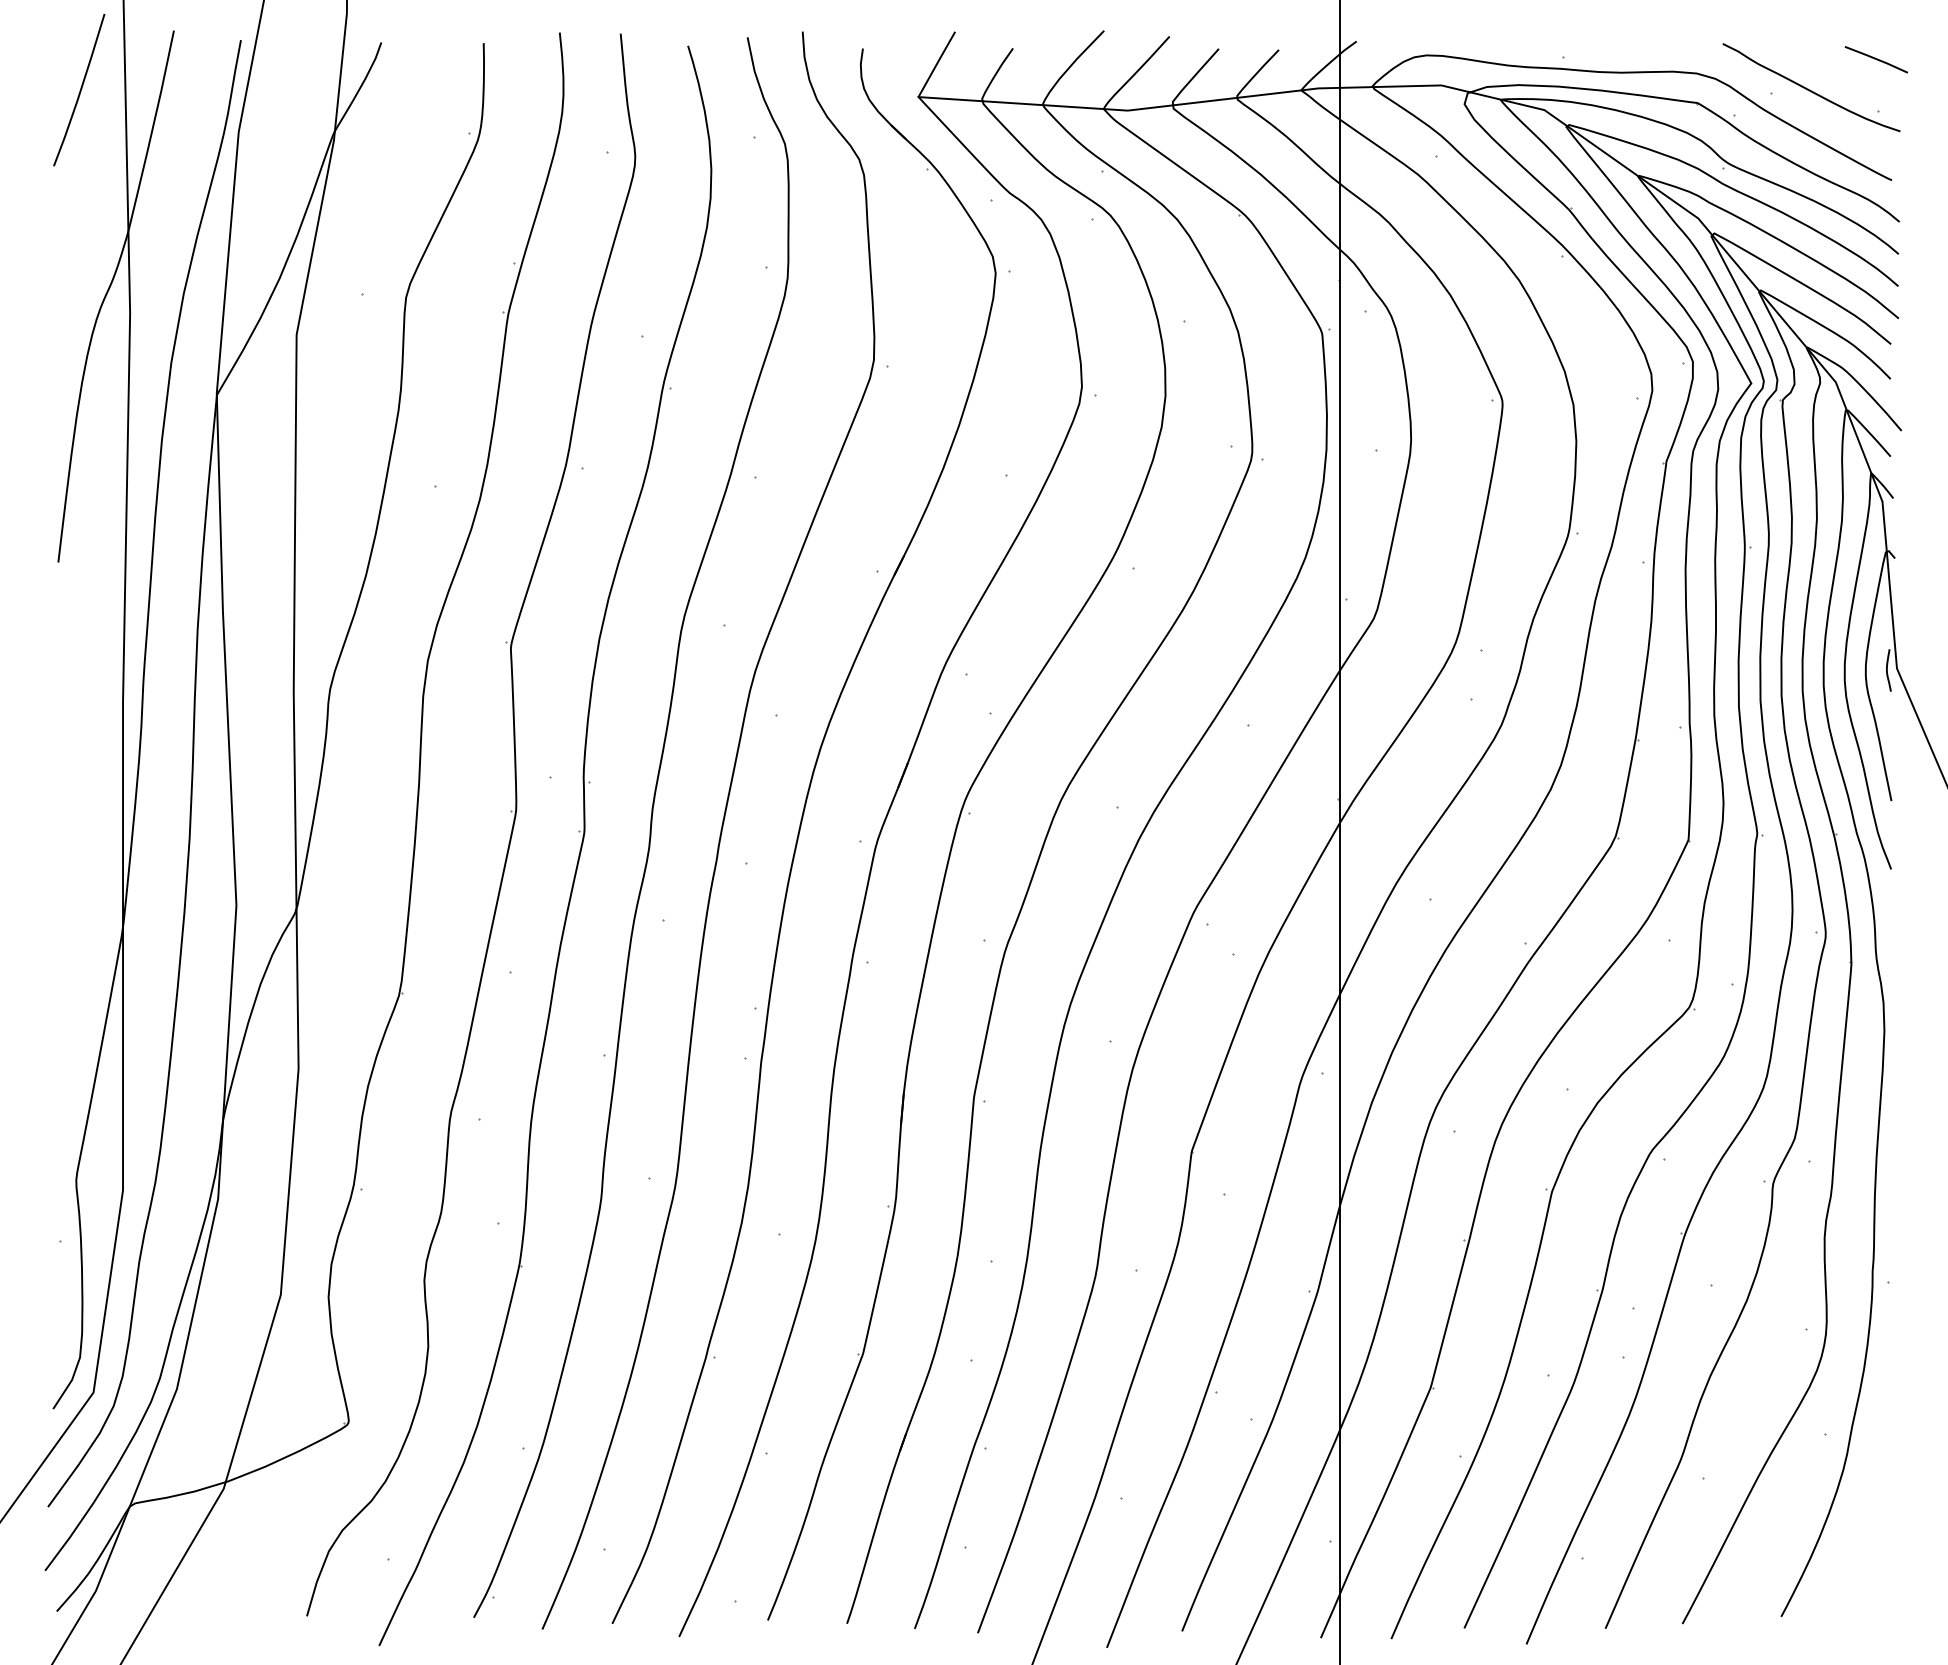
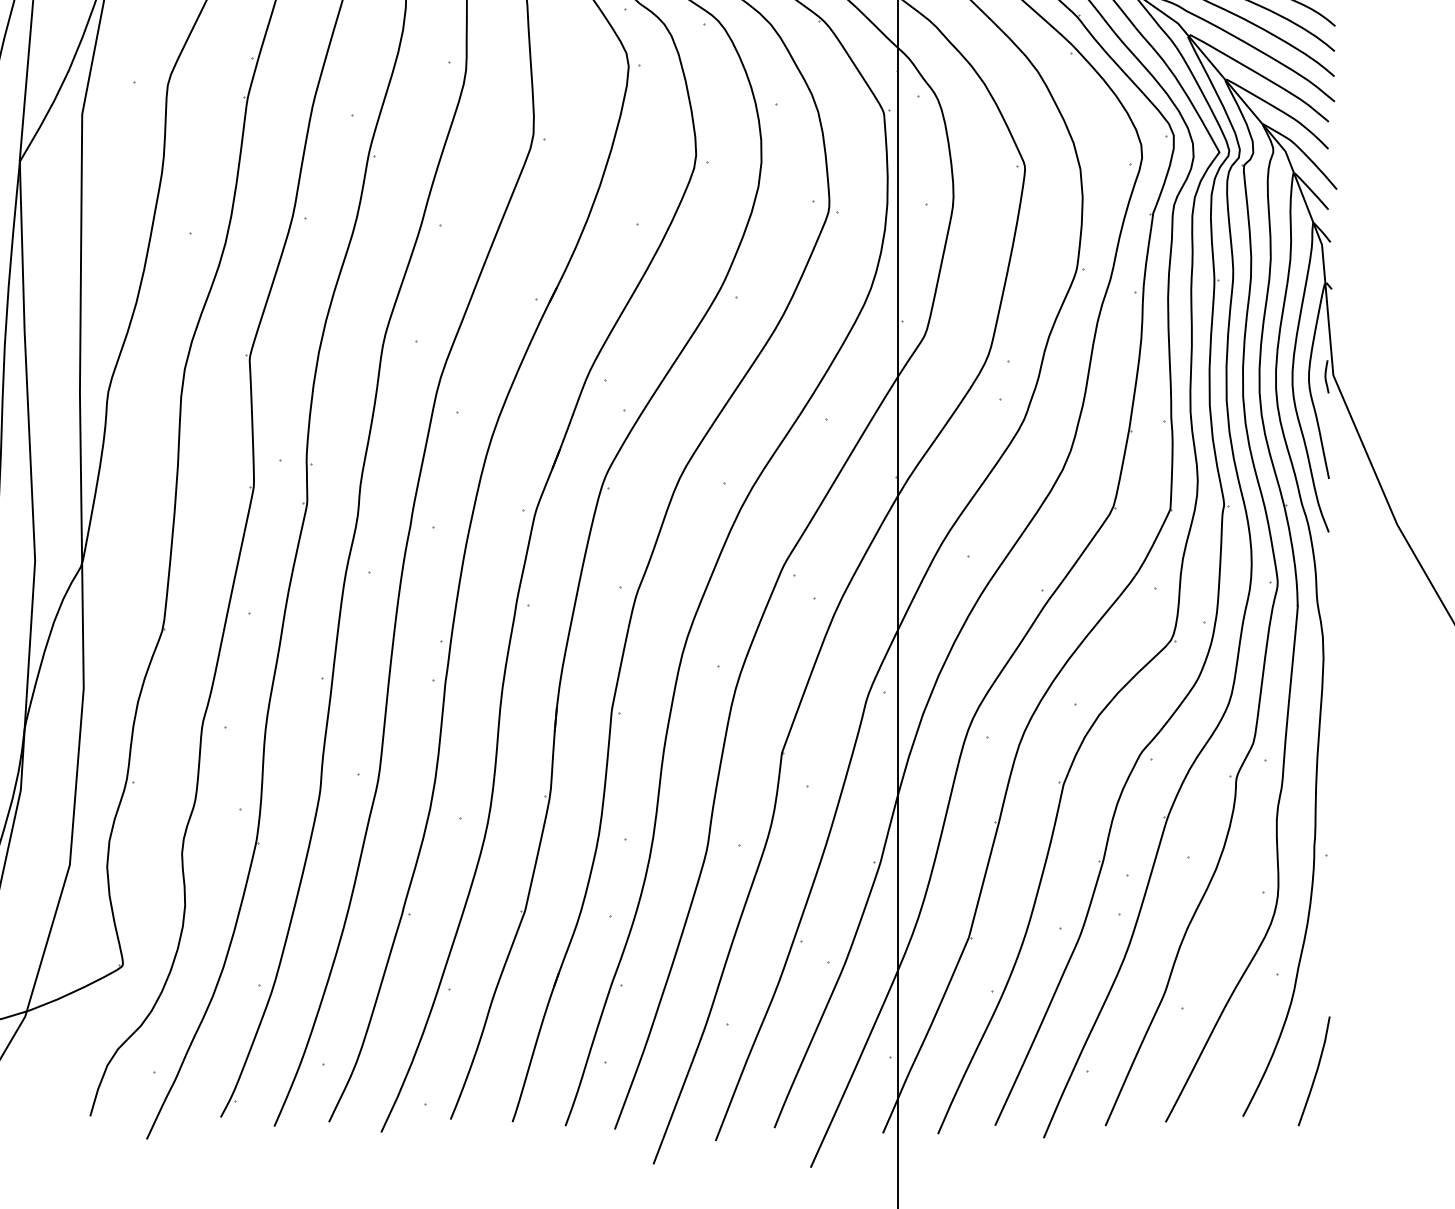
curve: (1874, 1559) -> (1315, 1071), added

